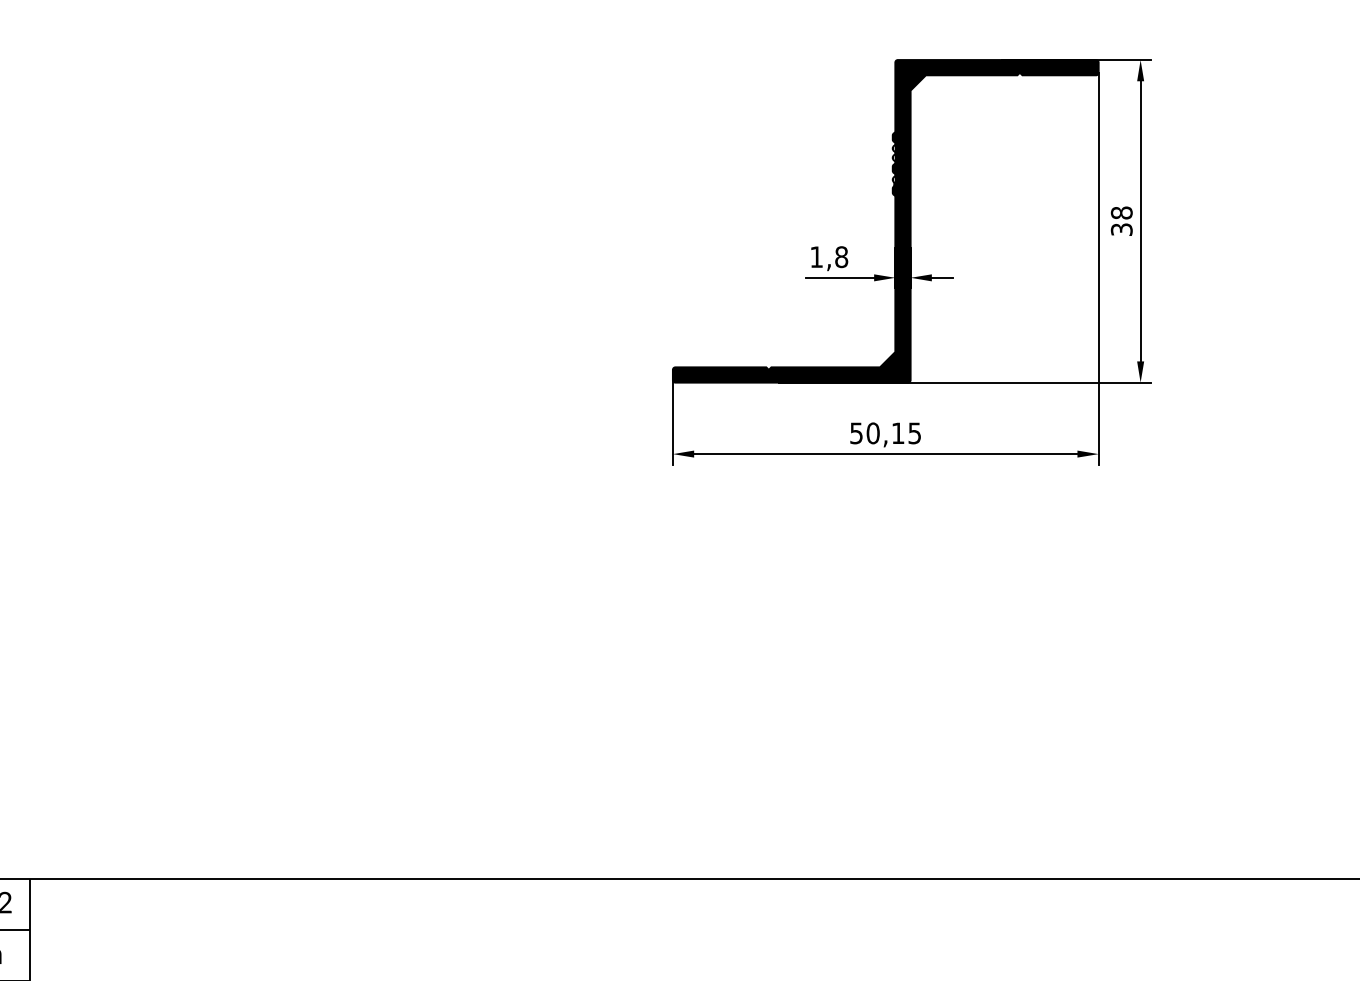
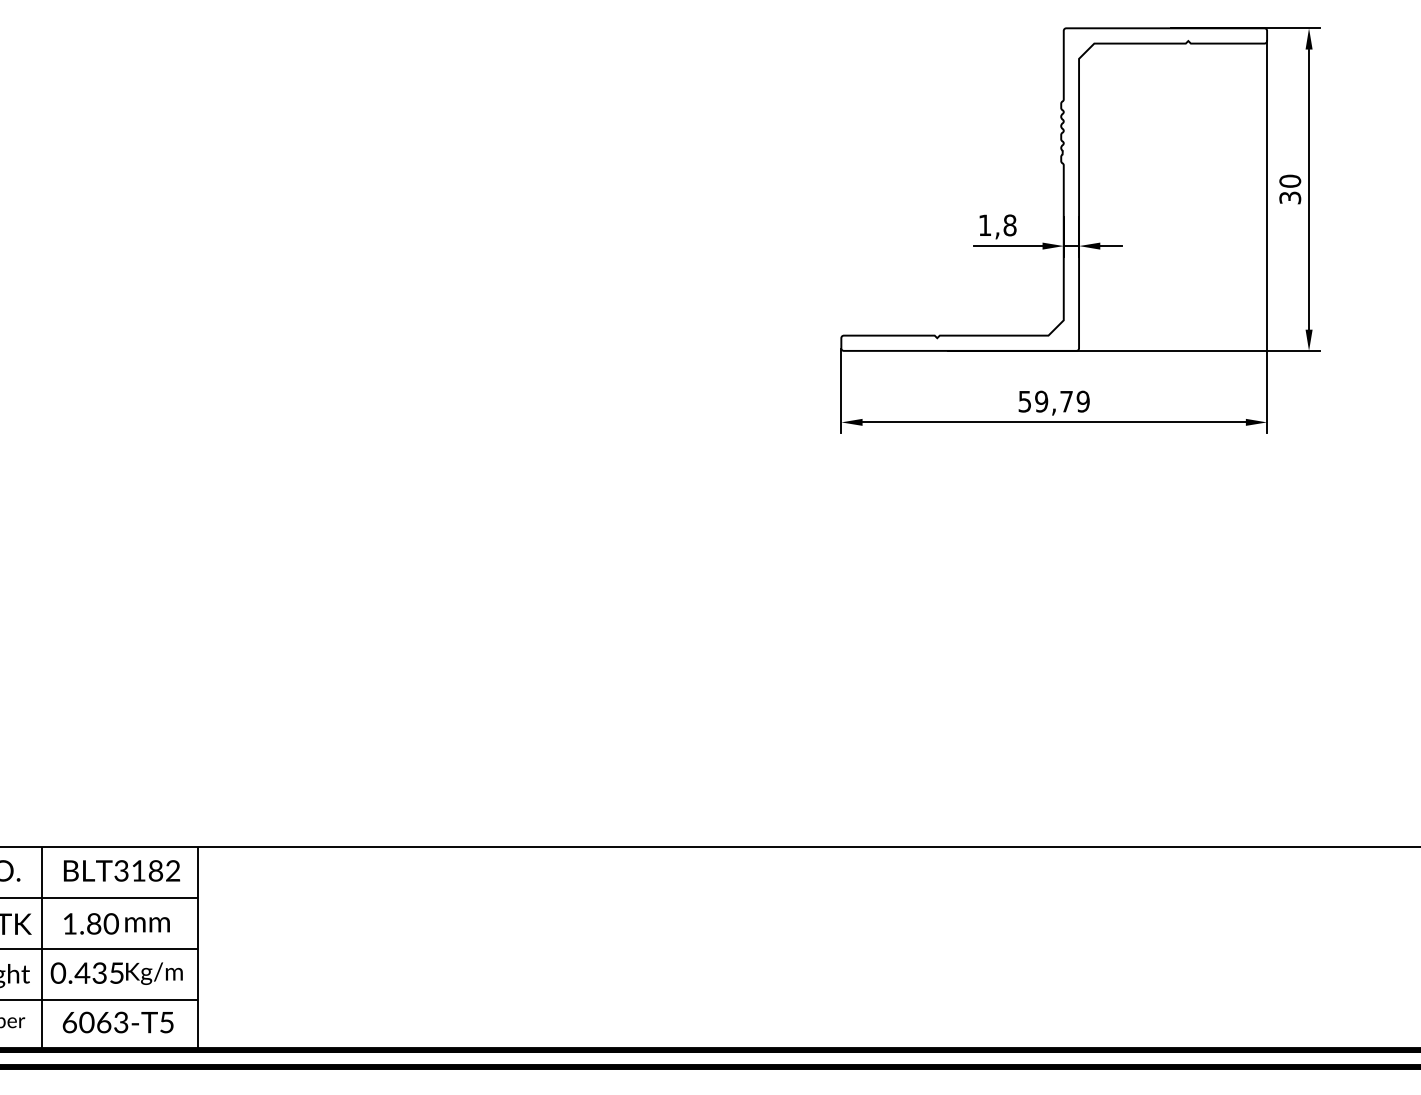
text: (1121, 212) -> (1289, 180), 38 -> 30
fill: (886, 221) -> (1054, 189), removed
text: (894, 433) -> (1062, 401), 50,15 -> 59,79

